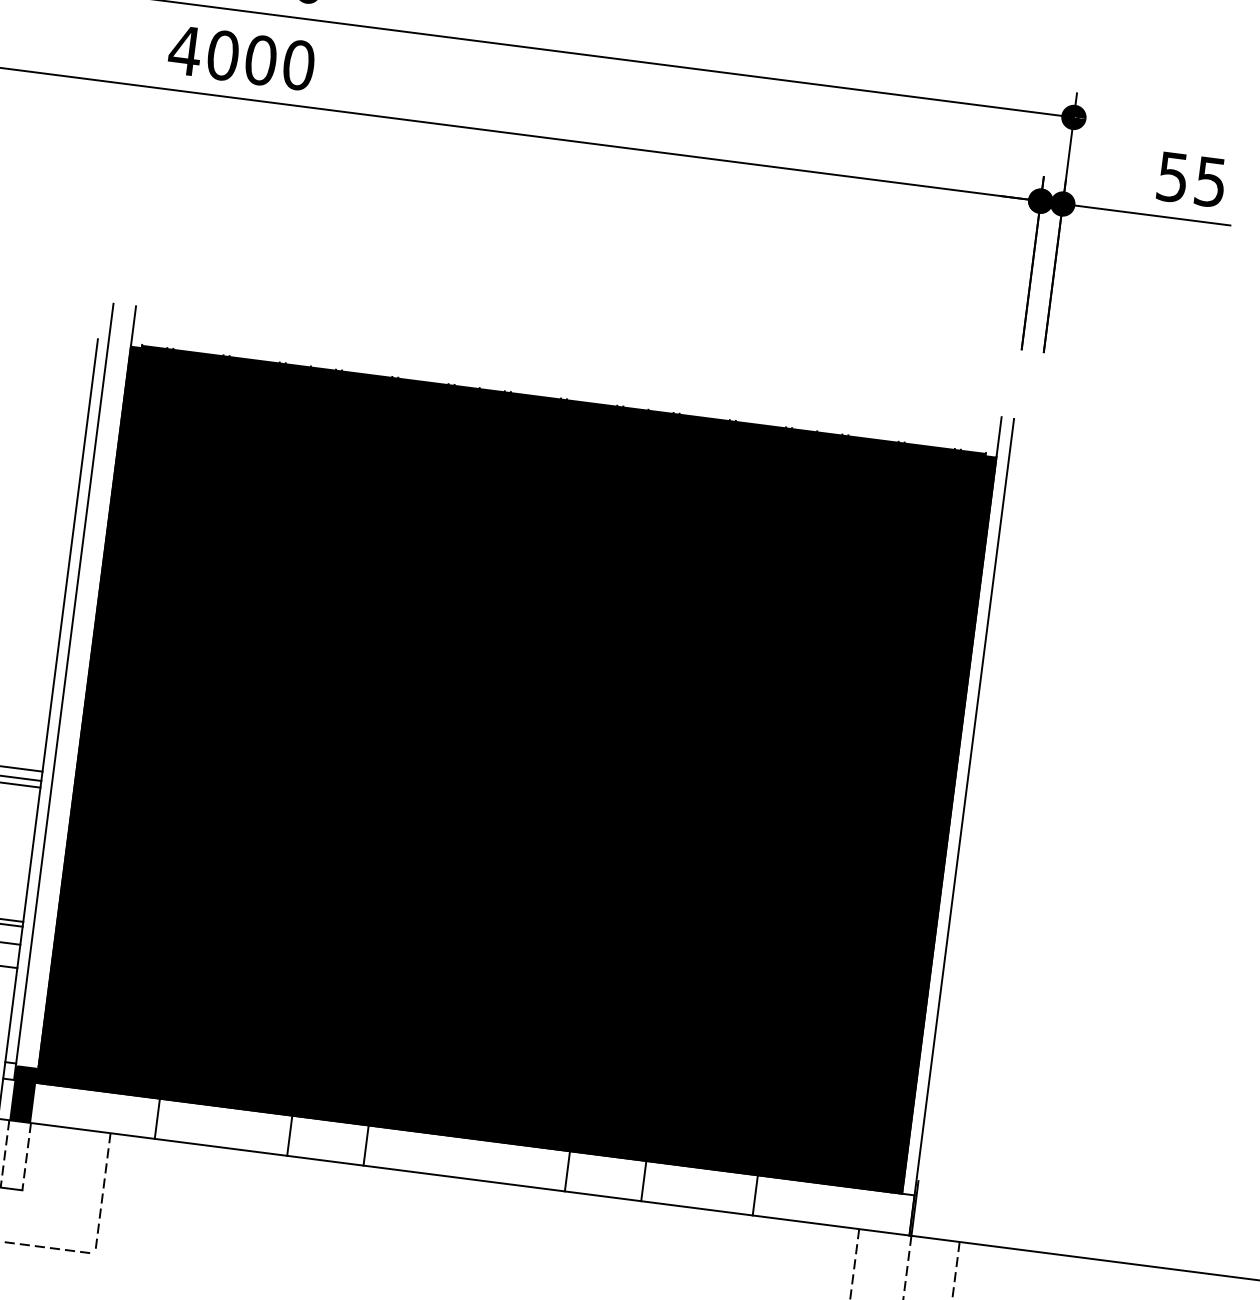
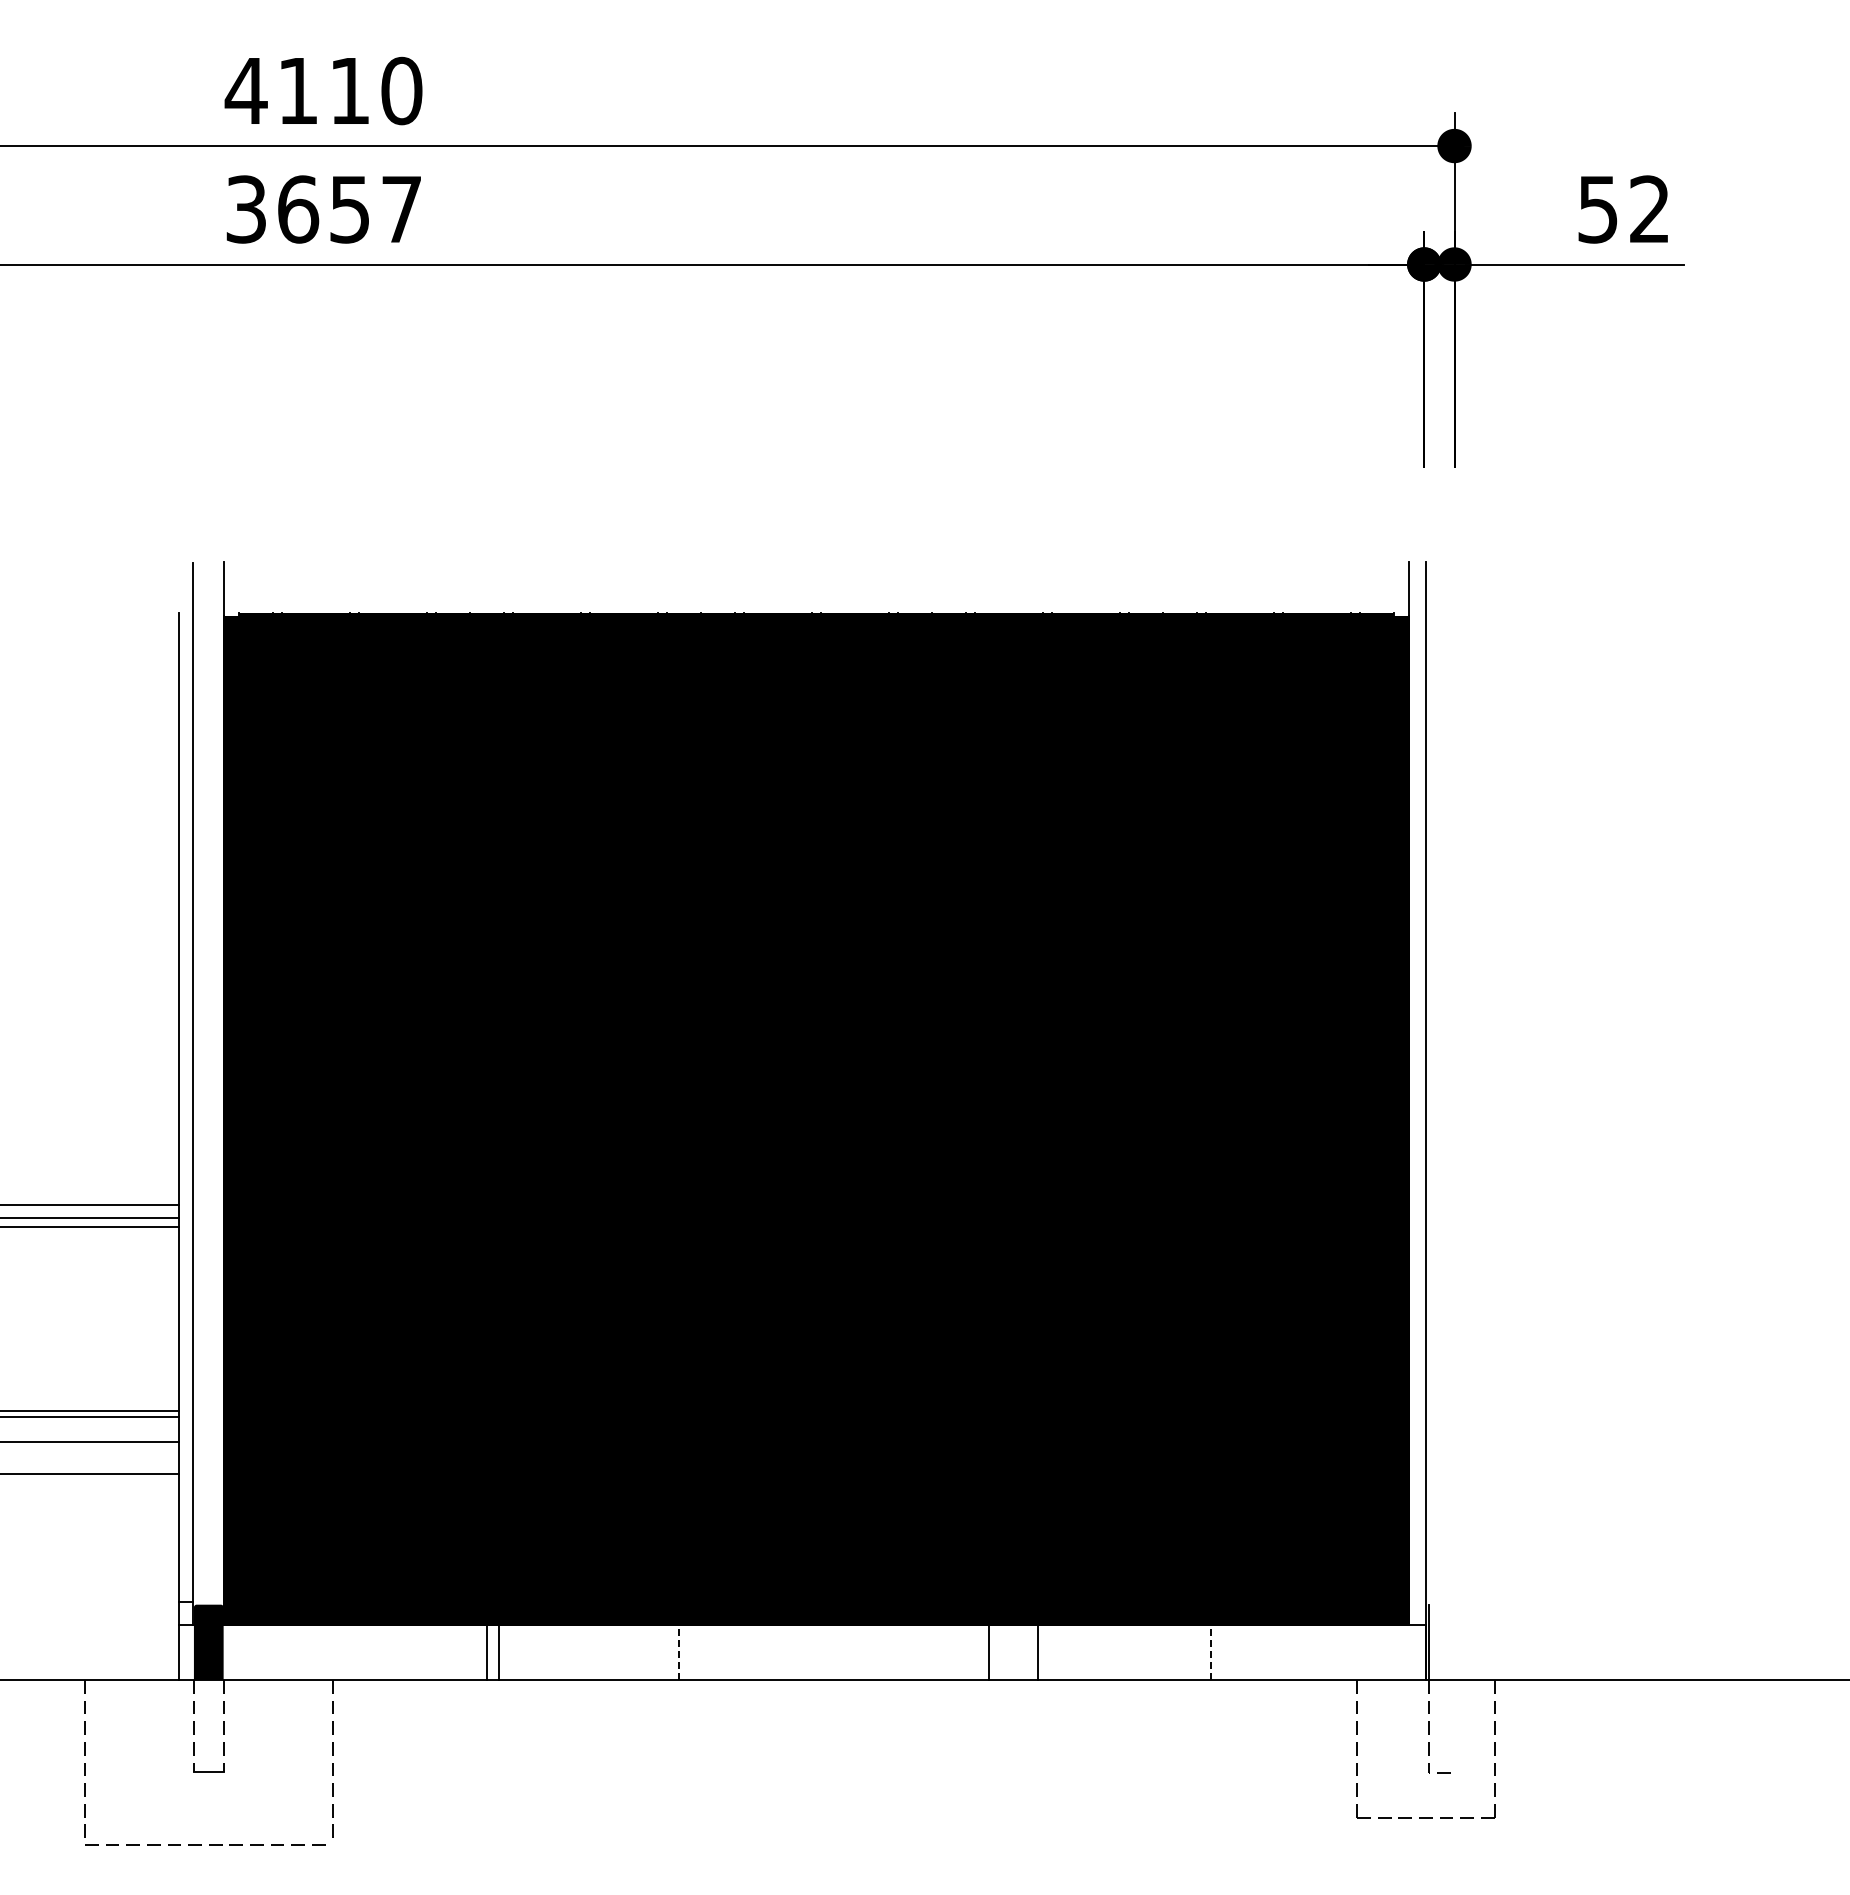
text: (241, 57) -> (323, 209), 4000 -> 3657
text: (1210, 182) -> (1649, 209), 55 -> 52
line: (157, 1118) -> (487, 1652), moved
line: (289, 1135) -> (499, 1652), moved
line: (365, 1145) -> (678, 1652), solid -> dashed
line: (567, 1171) -> (1038, 1652), moved
line: (643, 1181) -> (988, 1652), moved
line: (755, 1195) -> (1211, 1652), solid -> dashed

